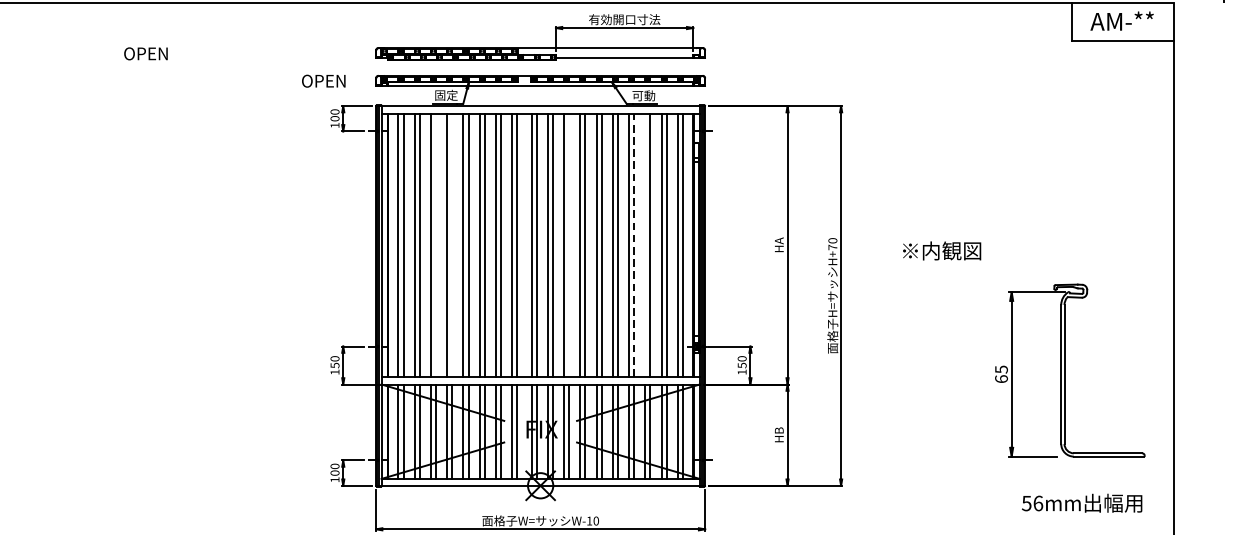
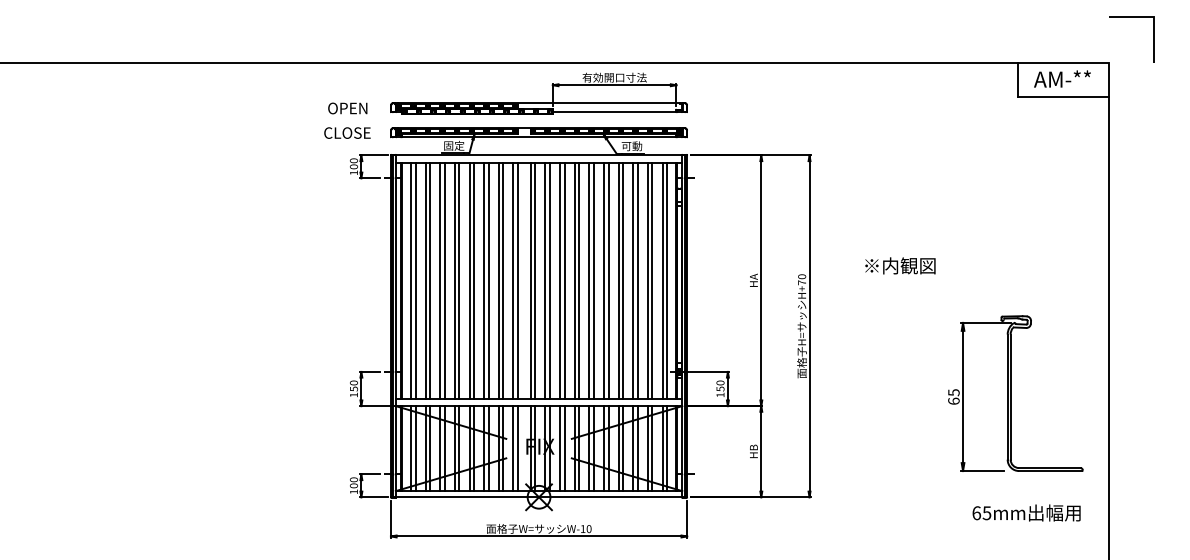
text: (145, 53) -> (347, 108), moved
text: (331, 80) -> (350, 132), OPEN -> CLOSE
line: (435, 244) -> (444, 280), added
line: (452, 244) -> (459, 280), added
line: (568, 244) -> (564, 280), added
line: (634, 244) -> (623, 280), dashed -> solid
line: (645, 244) -> (633, 280), added
text: (942, 250) -> (900, 265), moved
text: (1032, 503) -> (981, 513), 56mm -> 65mm

